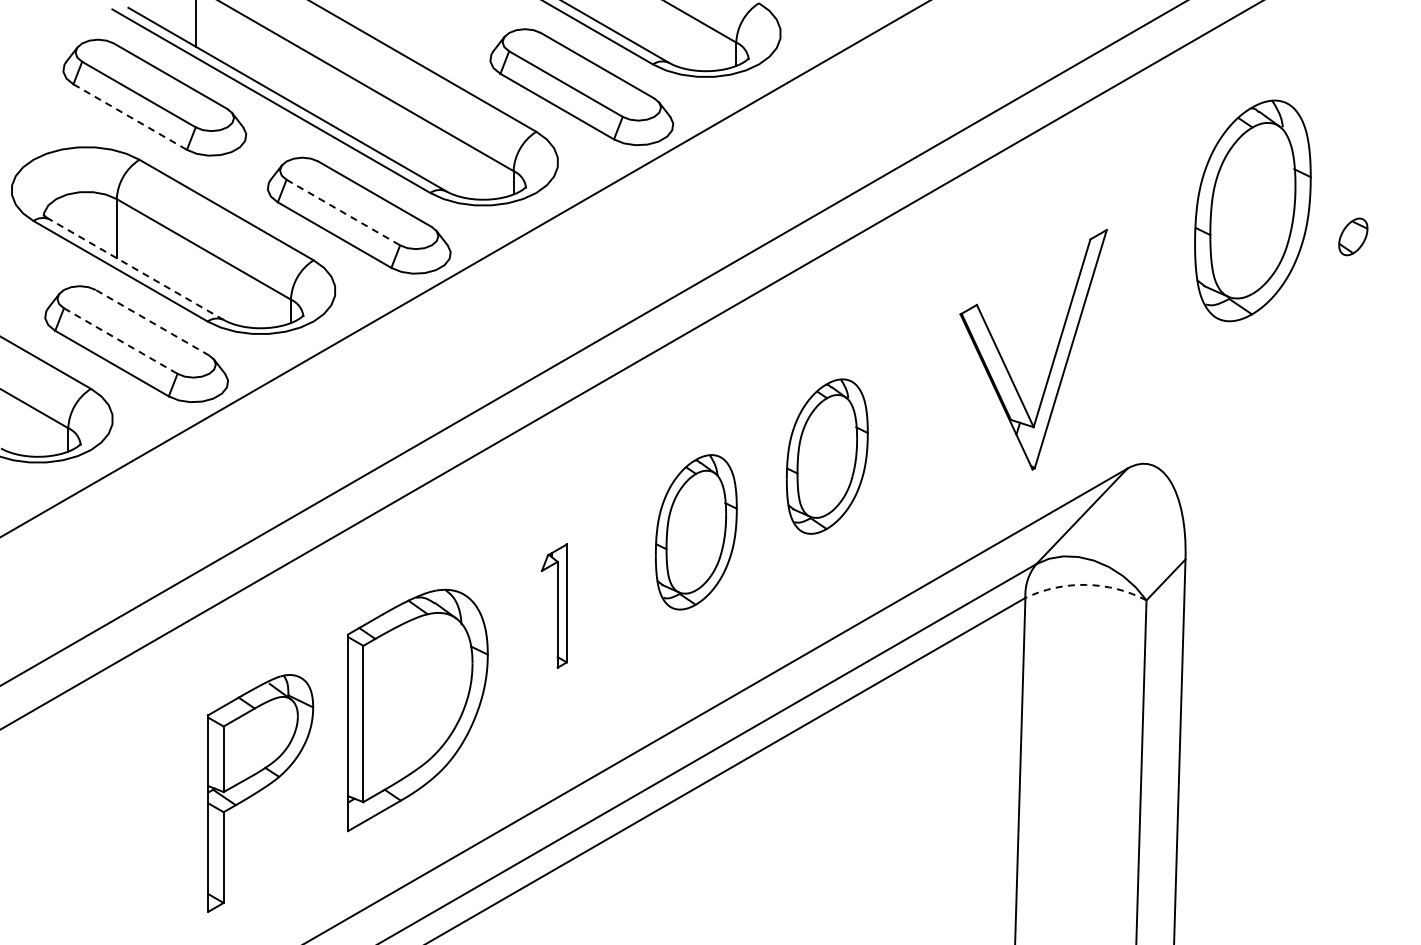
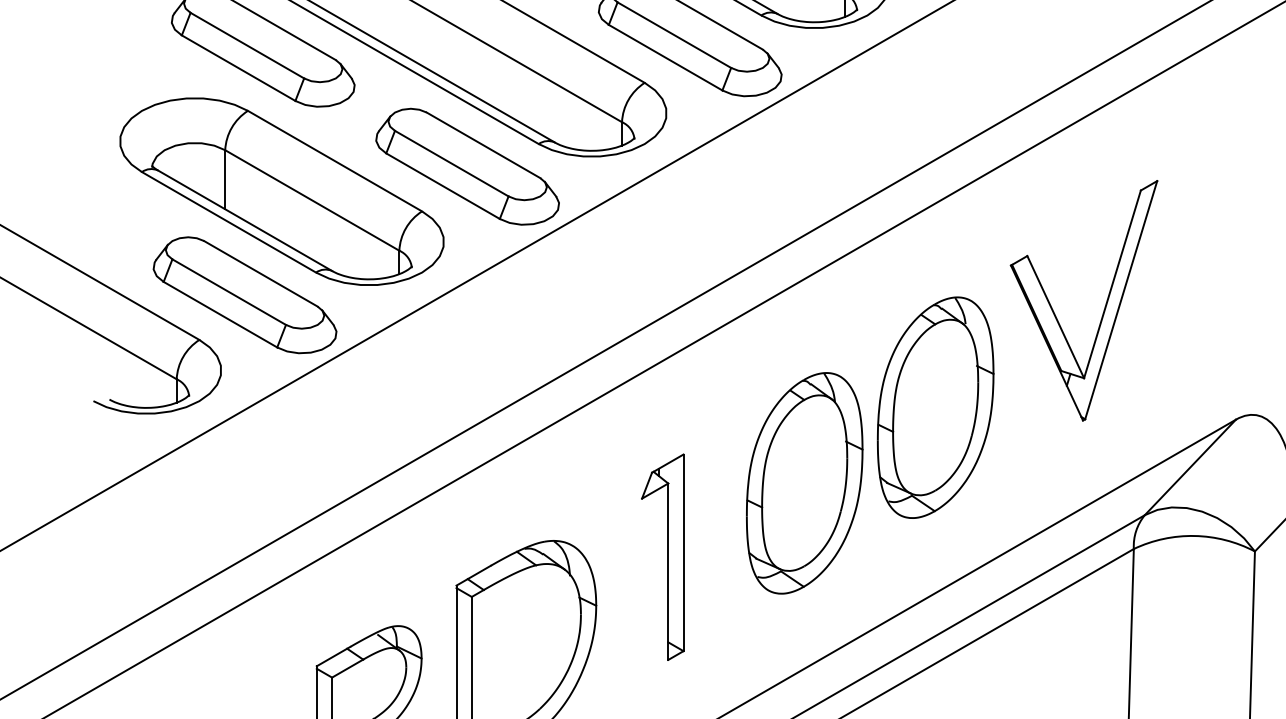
line: (130, 117) -> (238, 68), dashed -> solid
line: (343, 212) -> (451, 163), dashed -> solid
line: (136, 269) -> (244, 220), dashed -> solid
line: (152, 322) -> (260, 273), dashed -> solid
line: (120, 341) -> (228, 292), dashed -> solid
part: (1053, 357) -> (1103, 308), moved
part: (827, 456) -> (935, 407), size x1.43
part: (696, 532) -> (804, 483), size x1.43
arc: (1086, 584) -> (1194, 535), dashed -> solid
part: (554, 605) -> (662, 556), size x1.67

